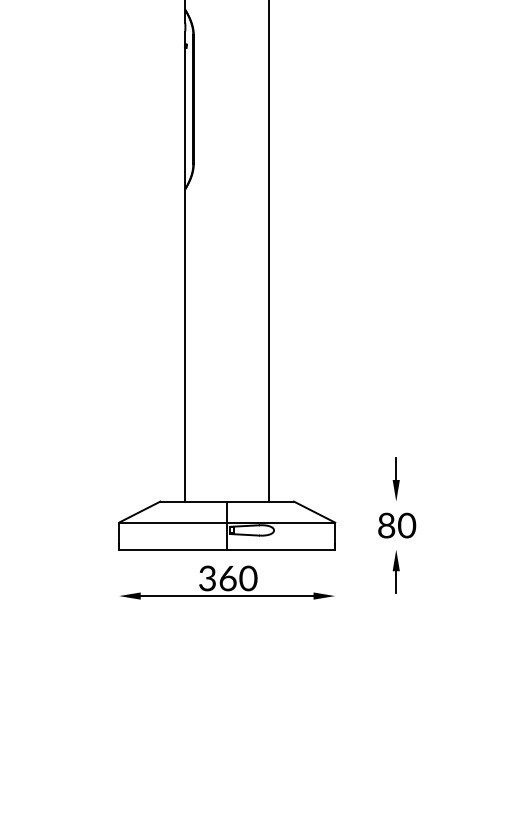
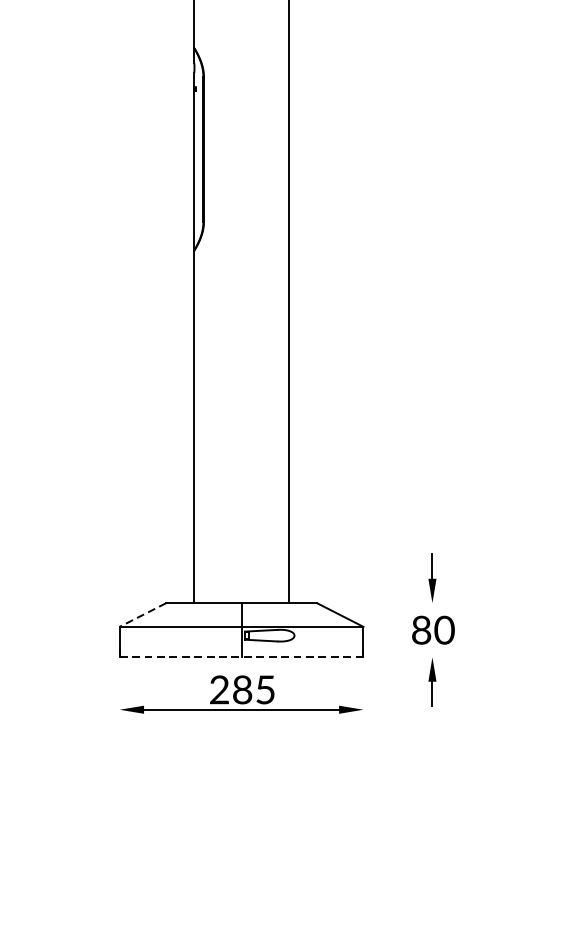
line: (139, 512) -> (142, 615), solid -> dashed
line: (226, 549) -> (240, 657), solid -> dashed
text: (228, 578) -> (243, 689), 360 -> 285

